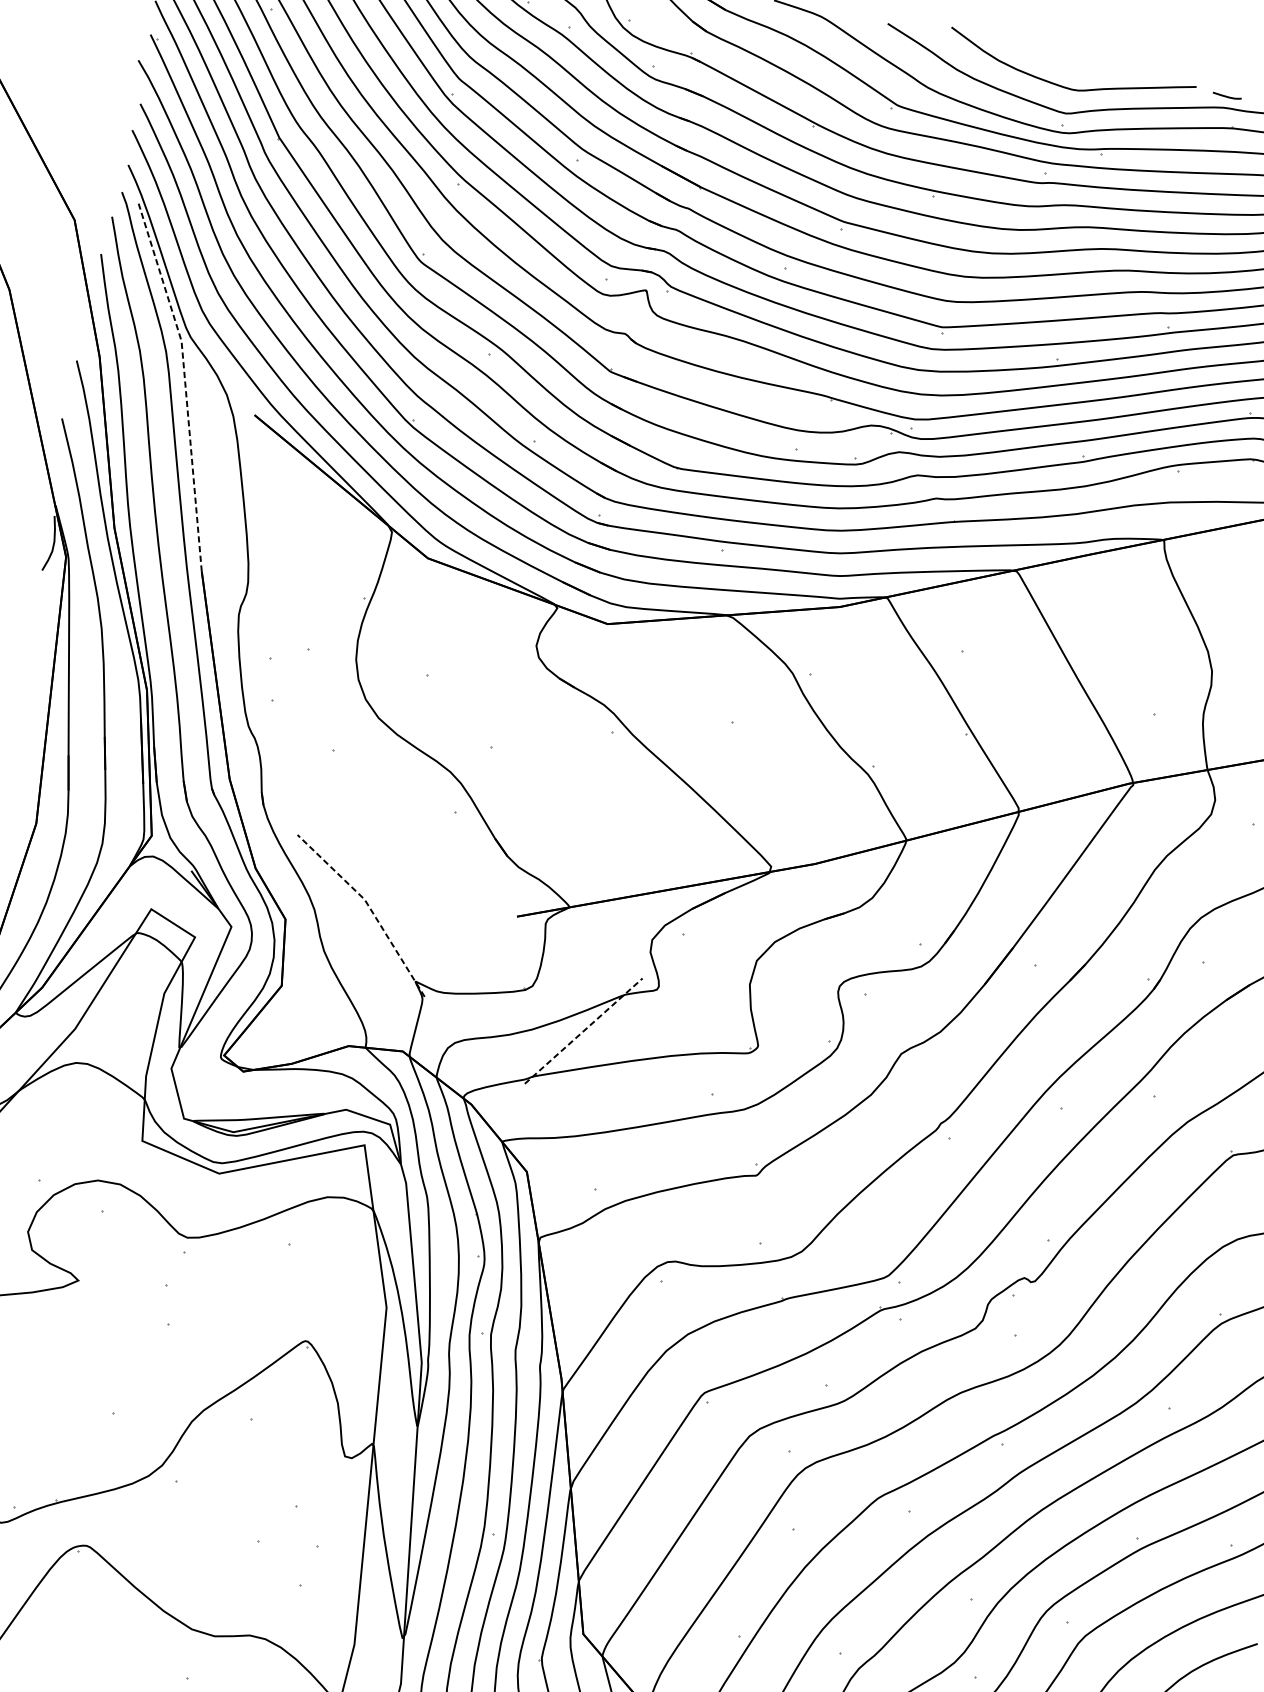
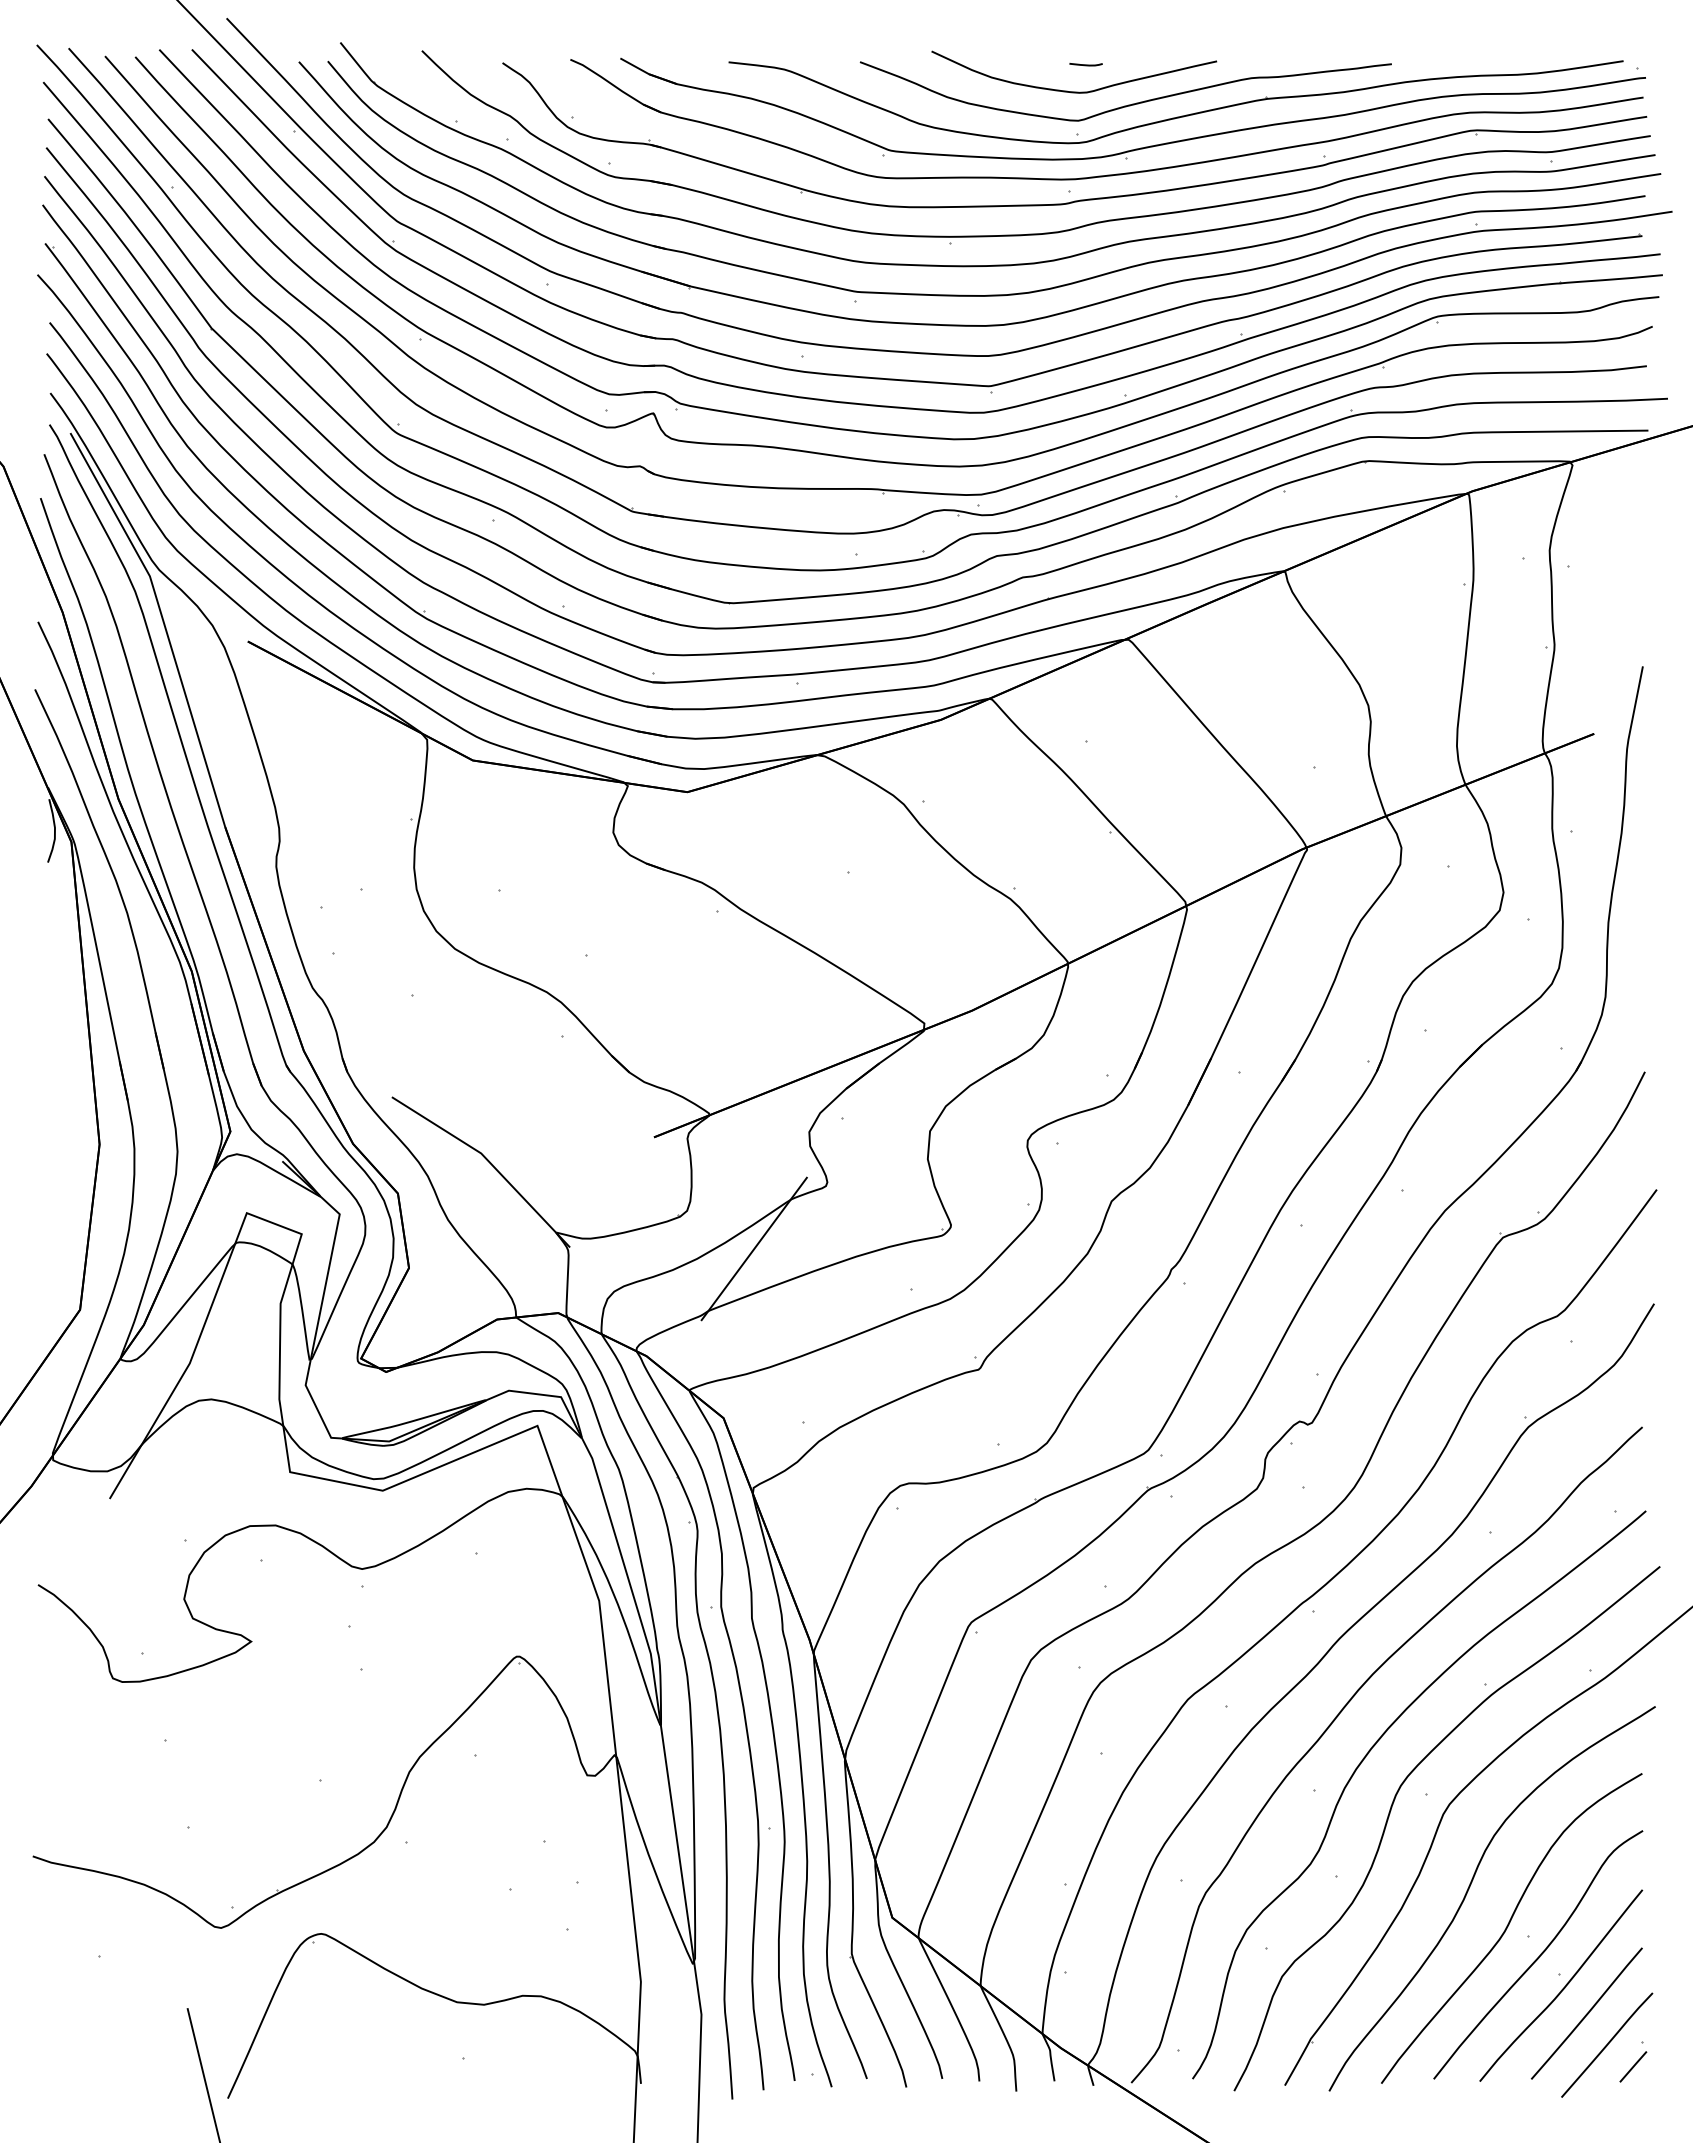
curve: (1226, 96) -> (1085, 64), moved
line: (185, 383) -> (163, 622), dashed -> solid
line: (369, 907) -> (488, 1161), dashed -> solid
line: (584, 1030) -> (754, 1248), dashed -> solid

